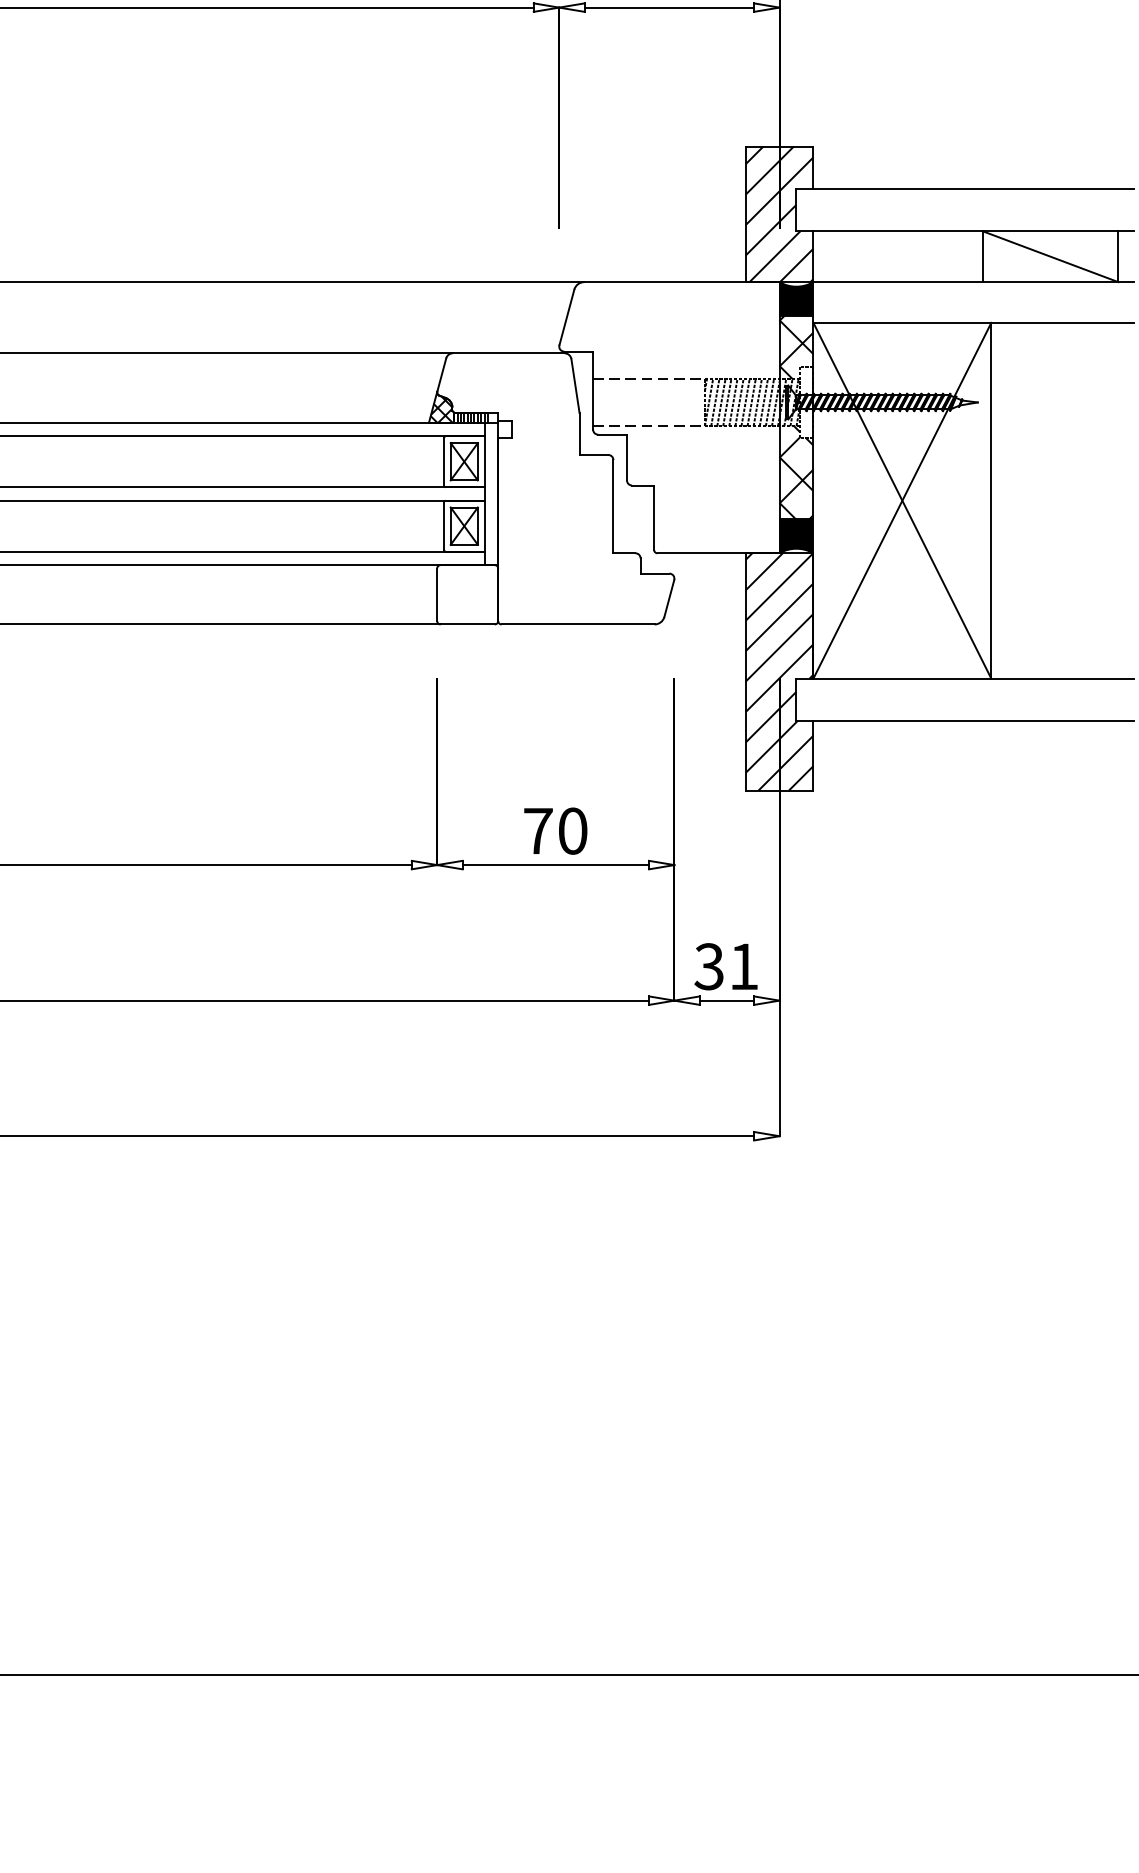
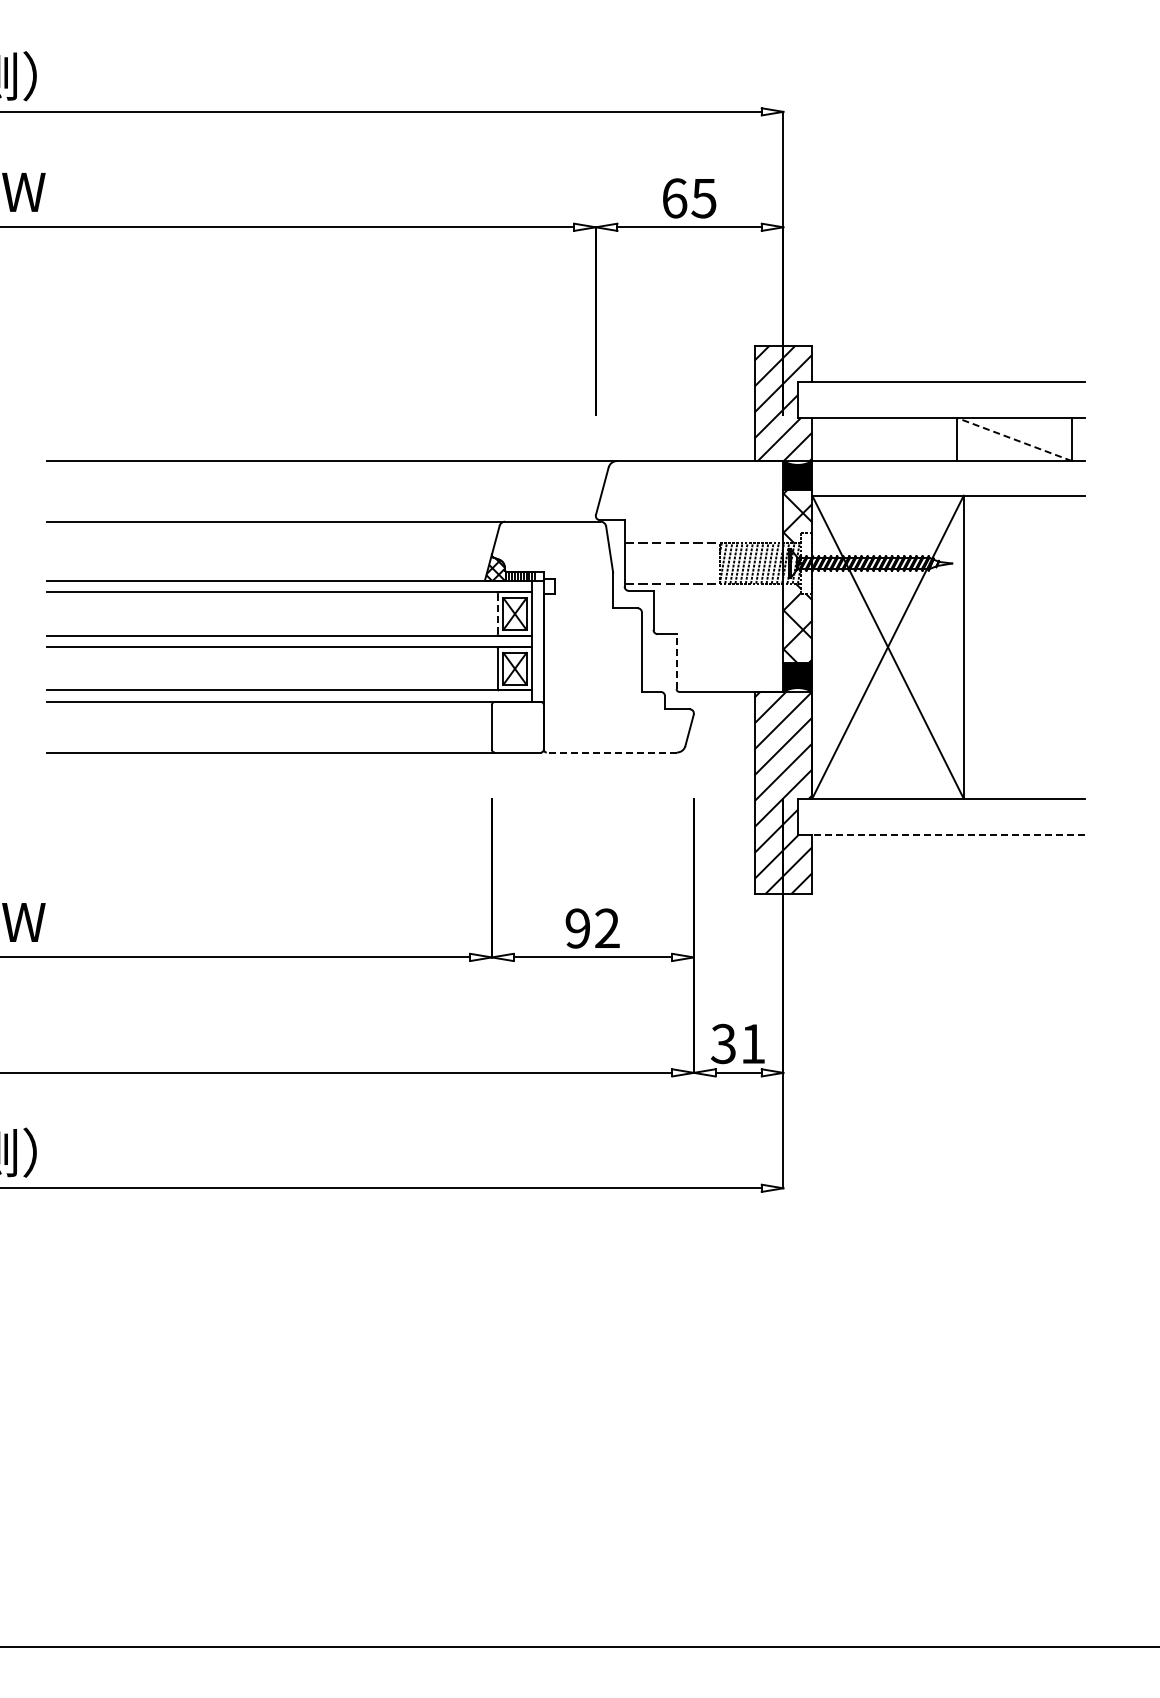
line: (1050, 256) -> (1014, 439), solid -> dashed
line: (443, 462) -> (497, 614), solid -> dashed
line: (653, 517) -> (676, 661), solid -> dashed
line: (577, 624) -> (611, 752), solid -> dashed
line: (973, 720) -> (948, 834), solid -> dashed
text: (555, 831) -> (592, 928), 70 -> 92

